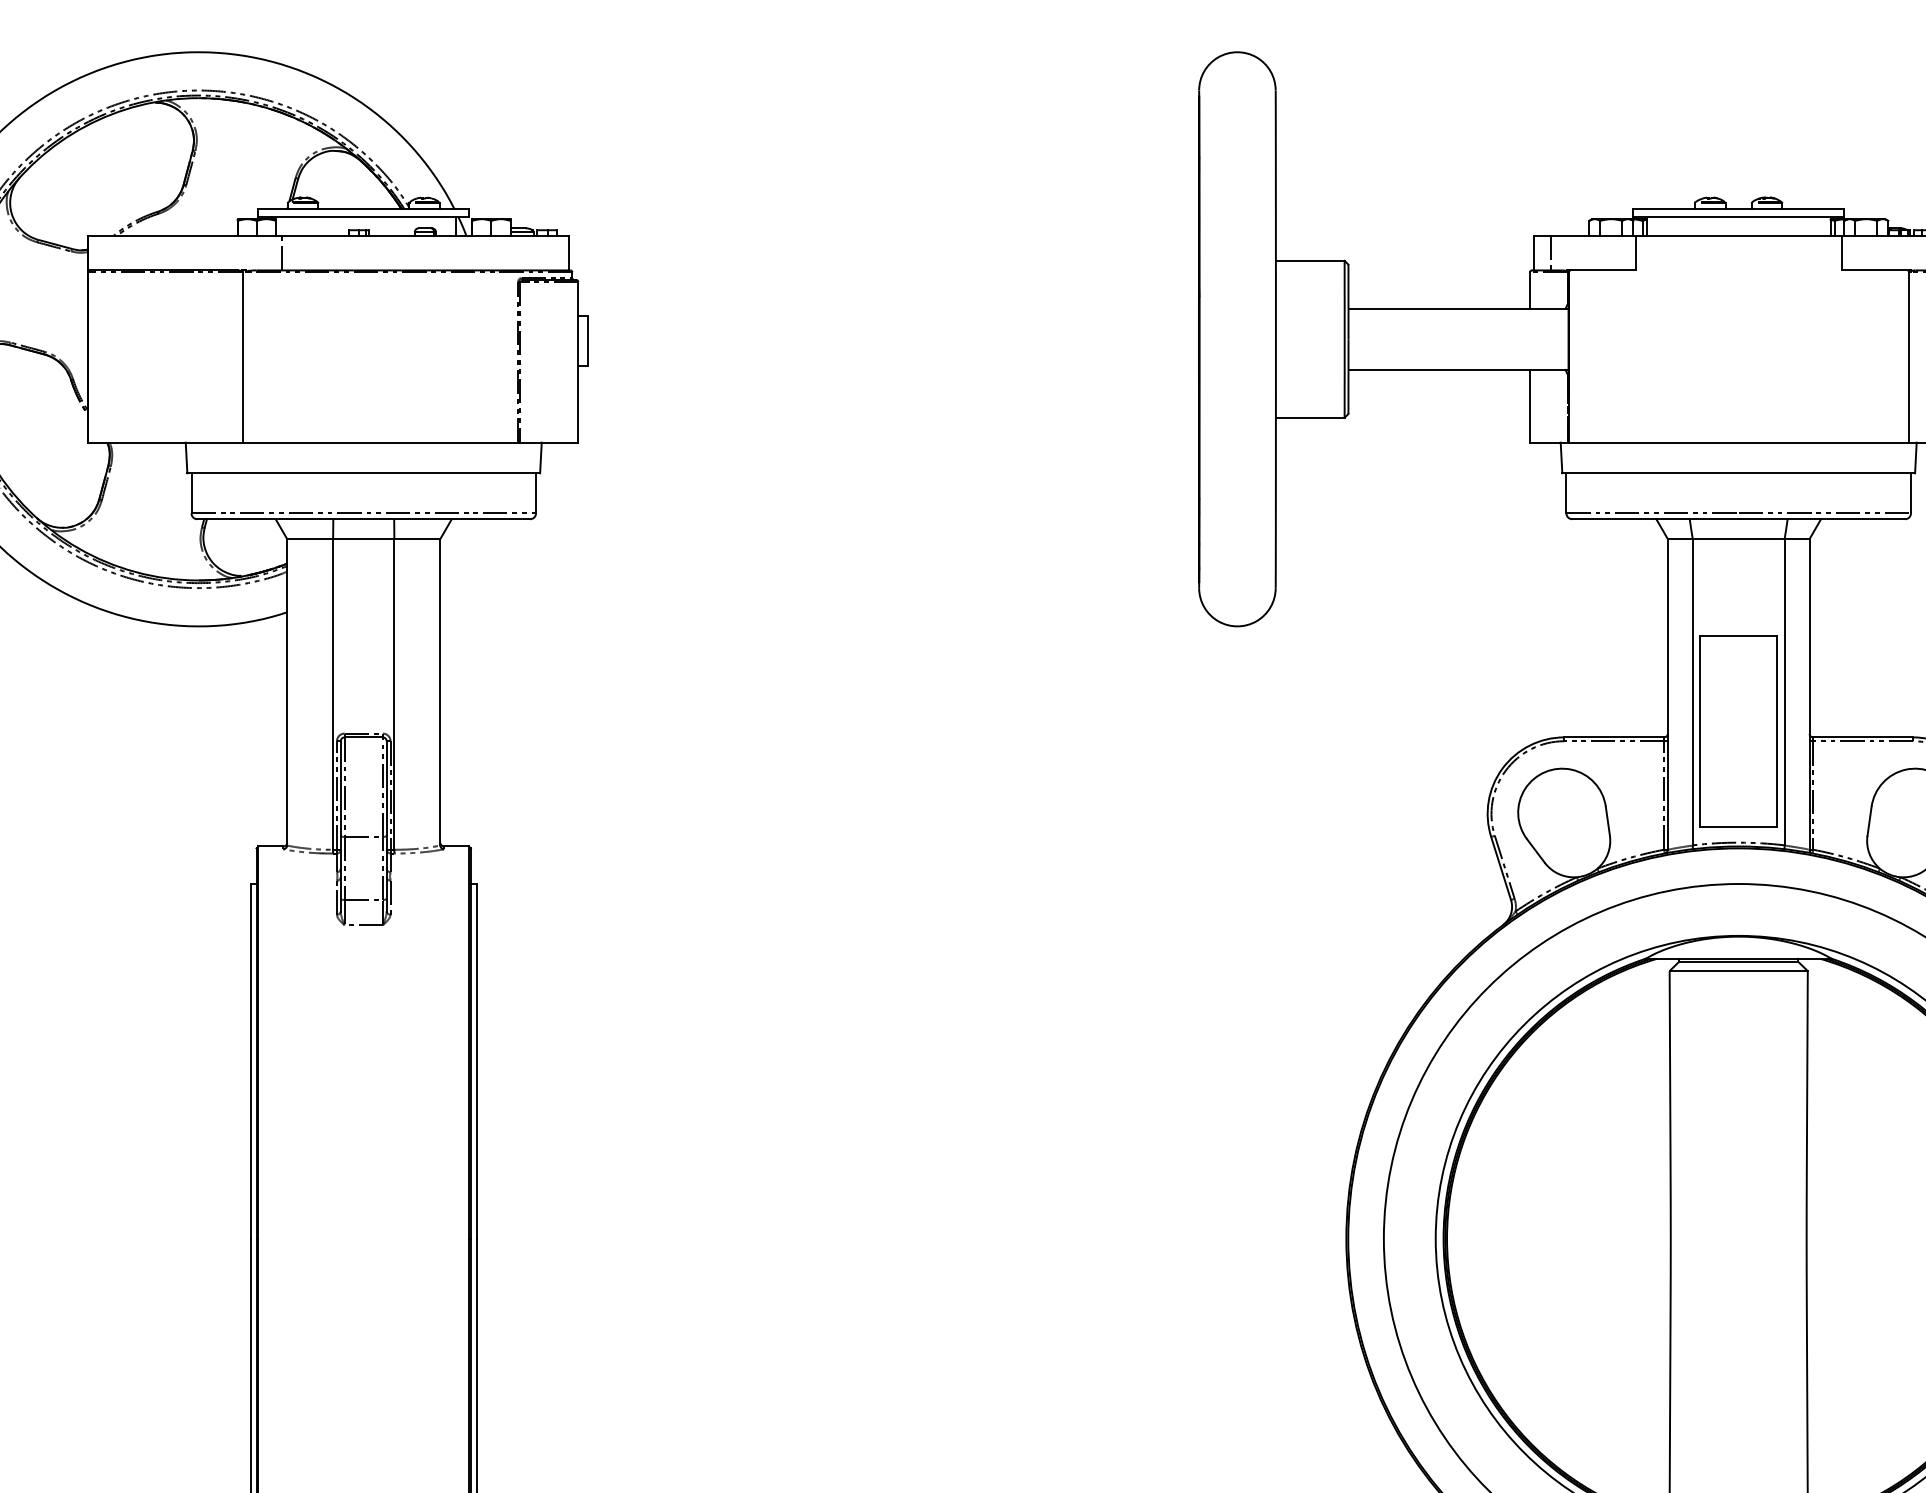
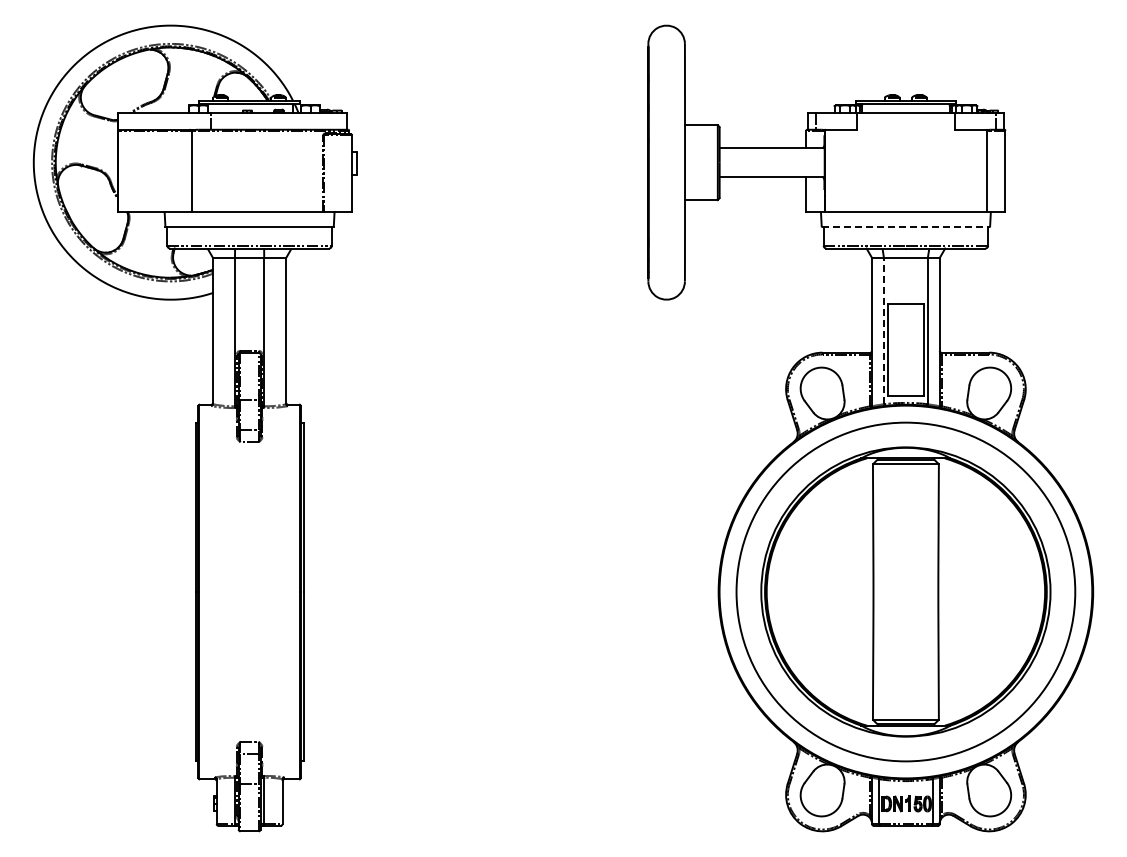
line: (1739, 473) -> (906, 226), solid -> dashed
line: (1691, 690) -> (883, 330), solid -> dashed

